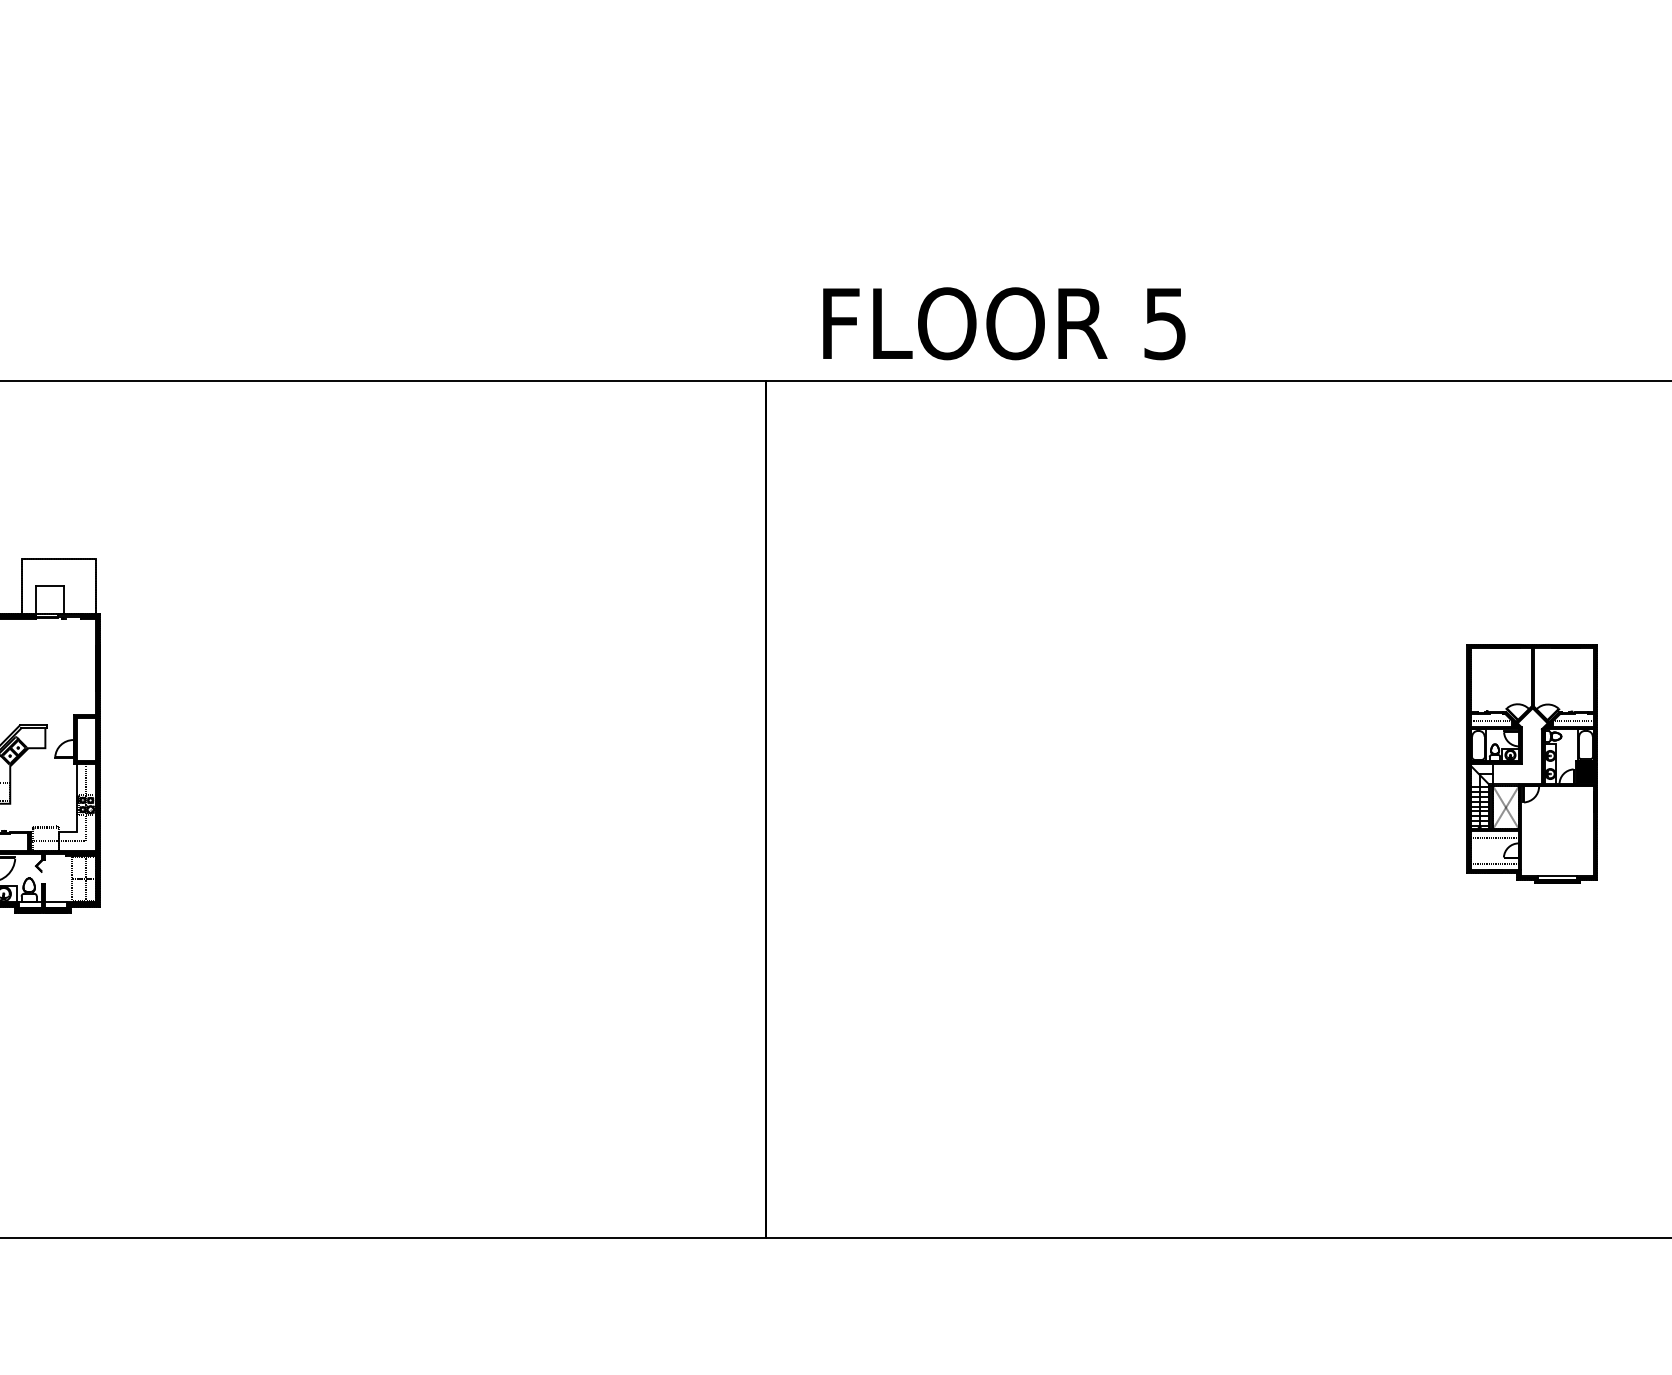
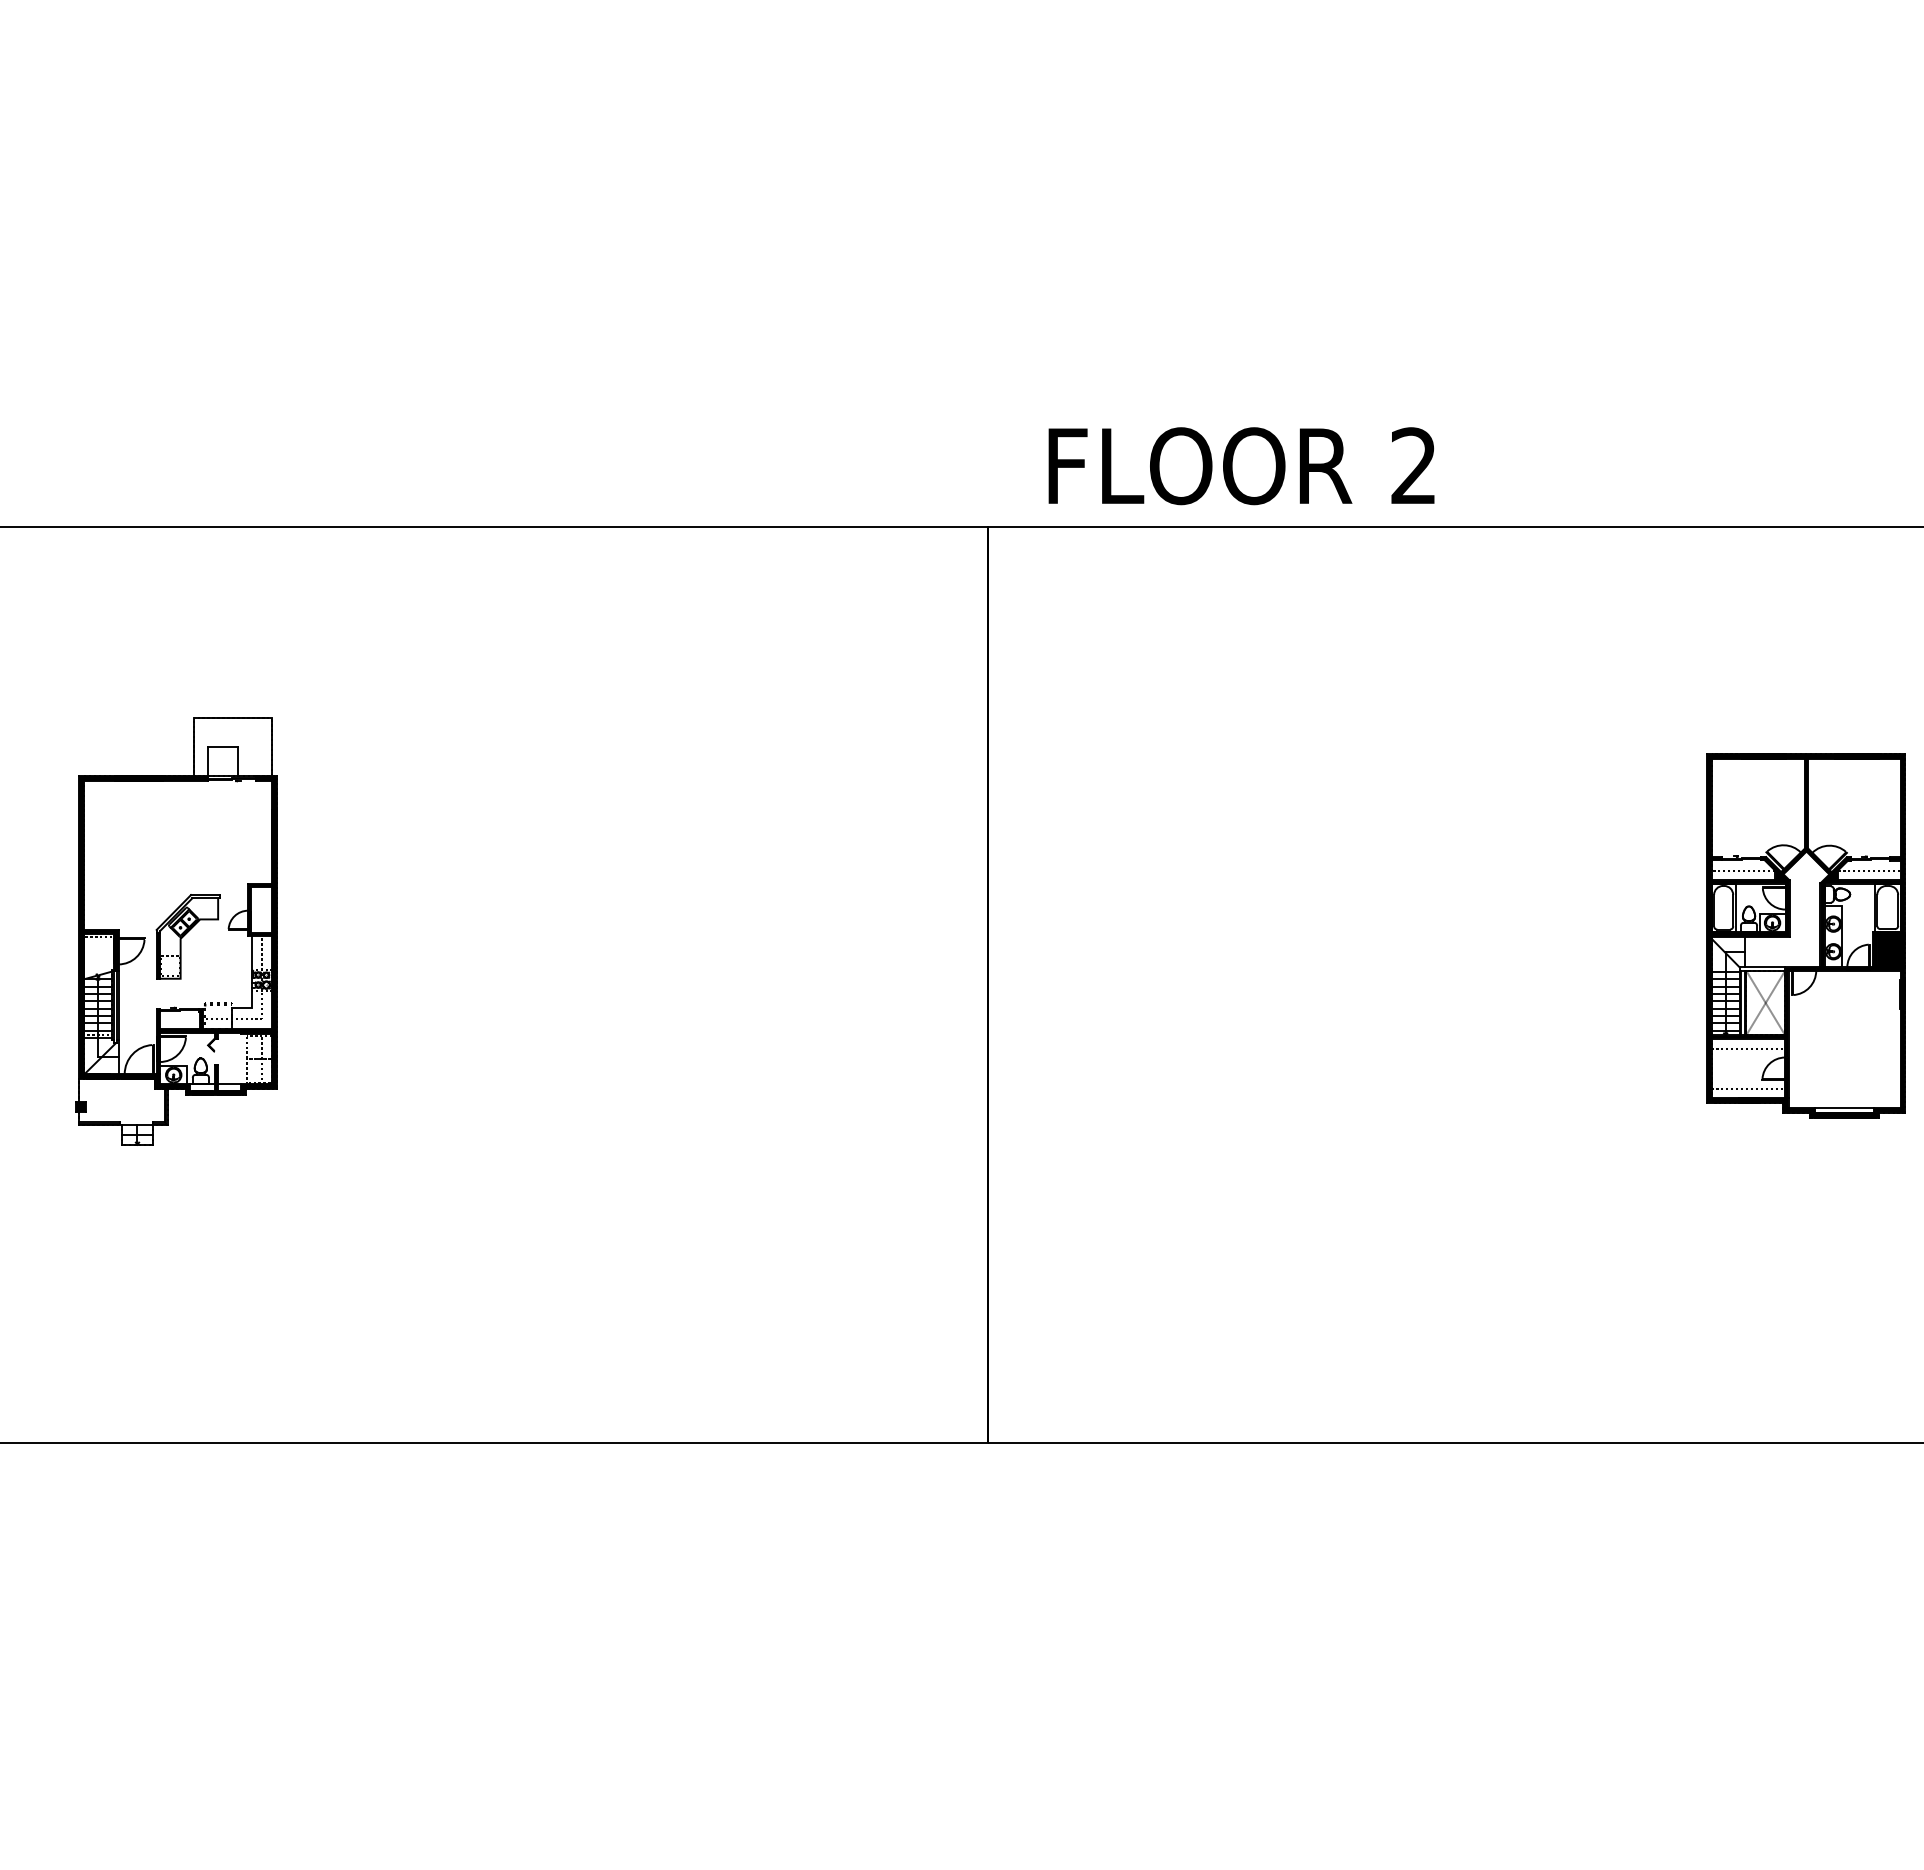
text: (1164, 324) -> (1413, 466), 5 -> 2
part: (1531, 763) -> (1805, 935), size x1.43

